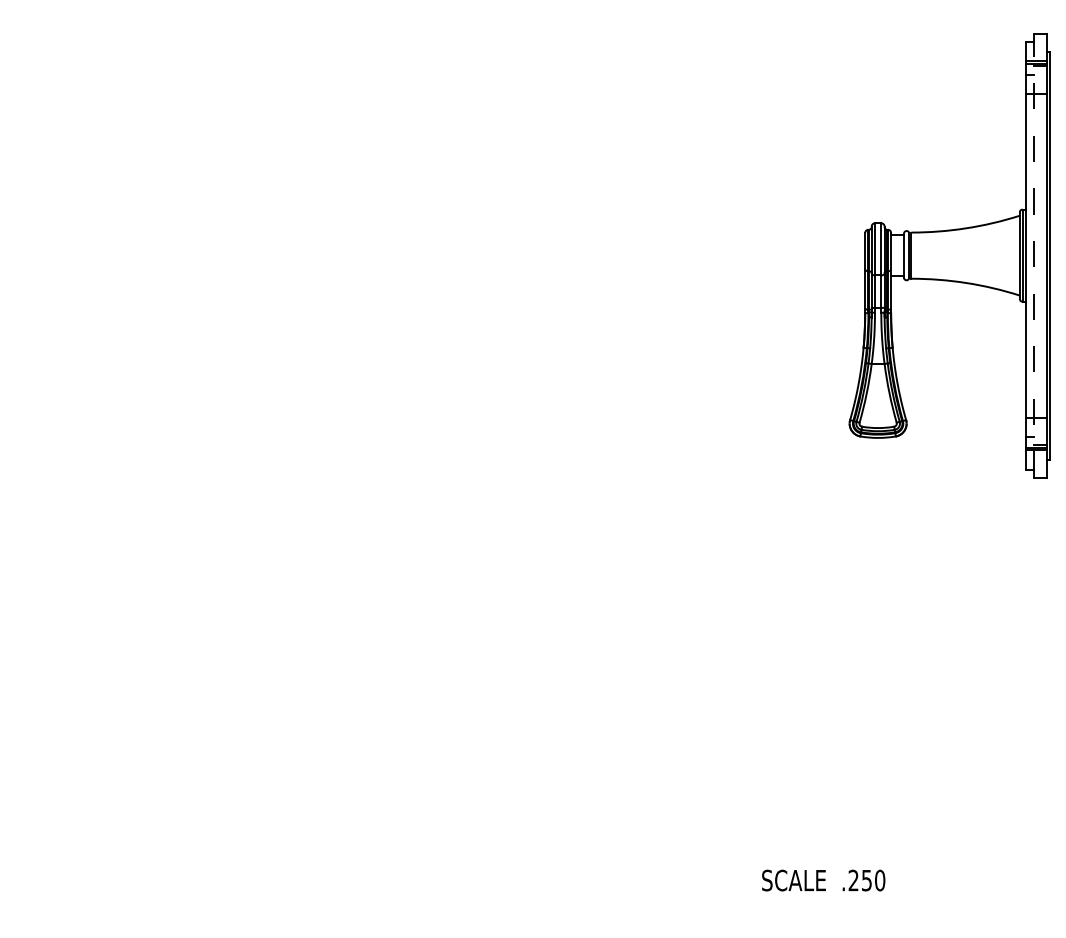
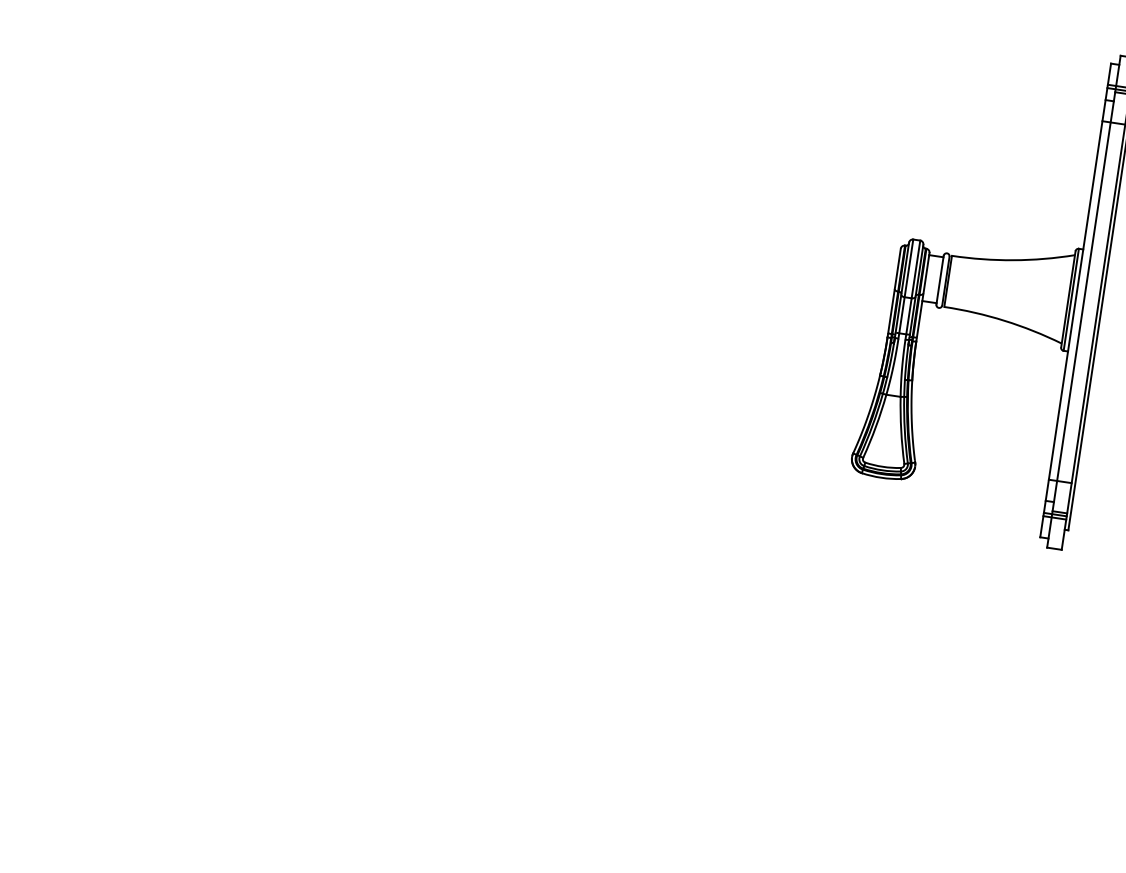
line: (1033, 255) -> (1083, 301), dashed -> solid

